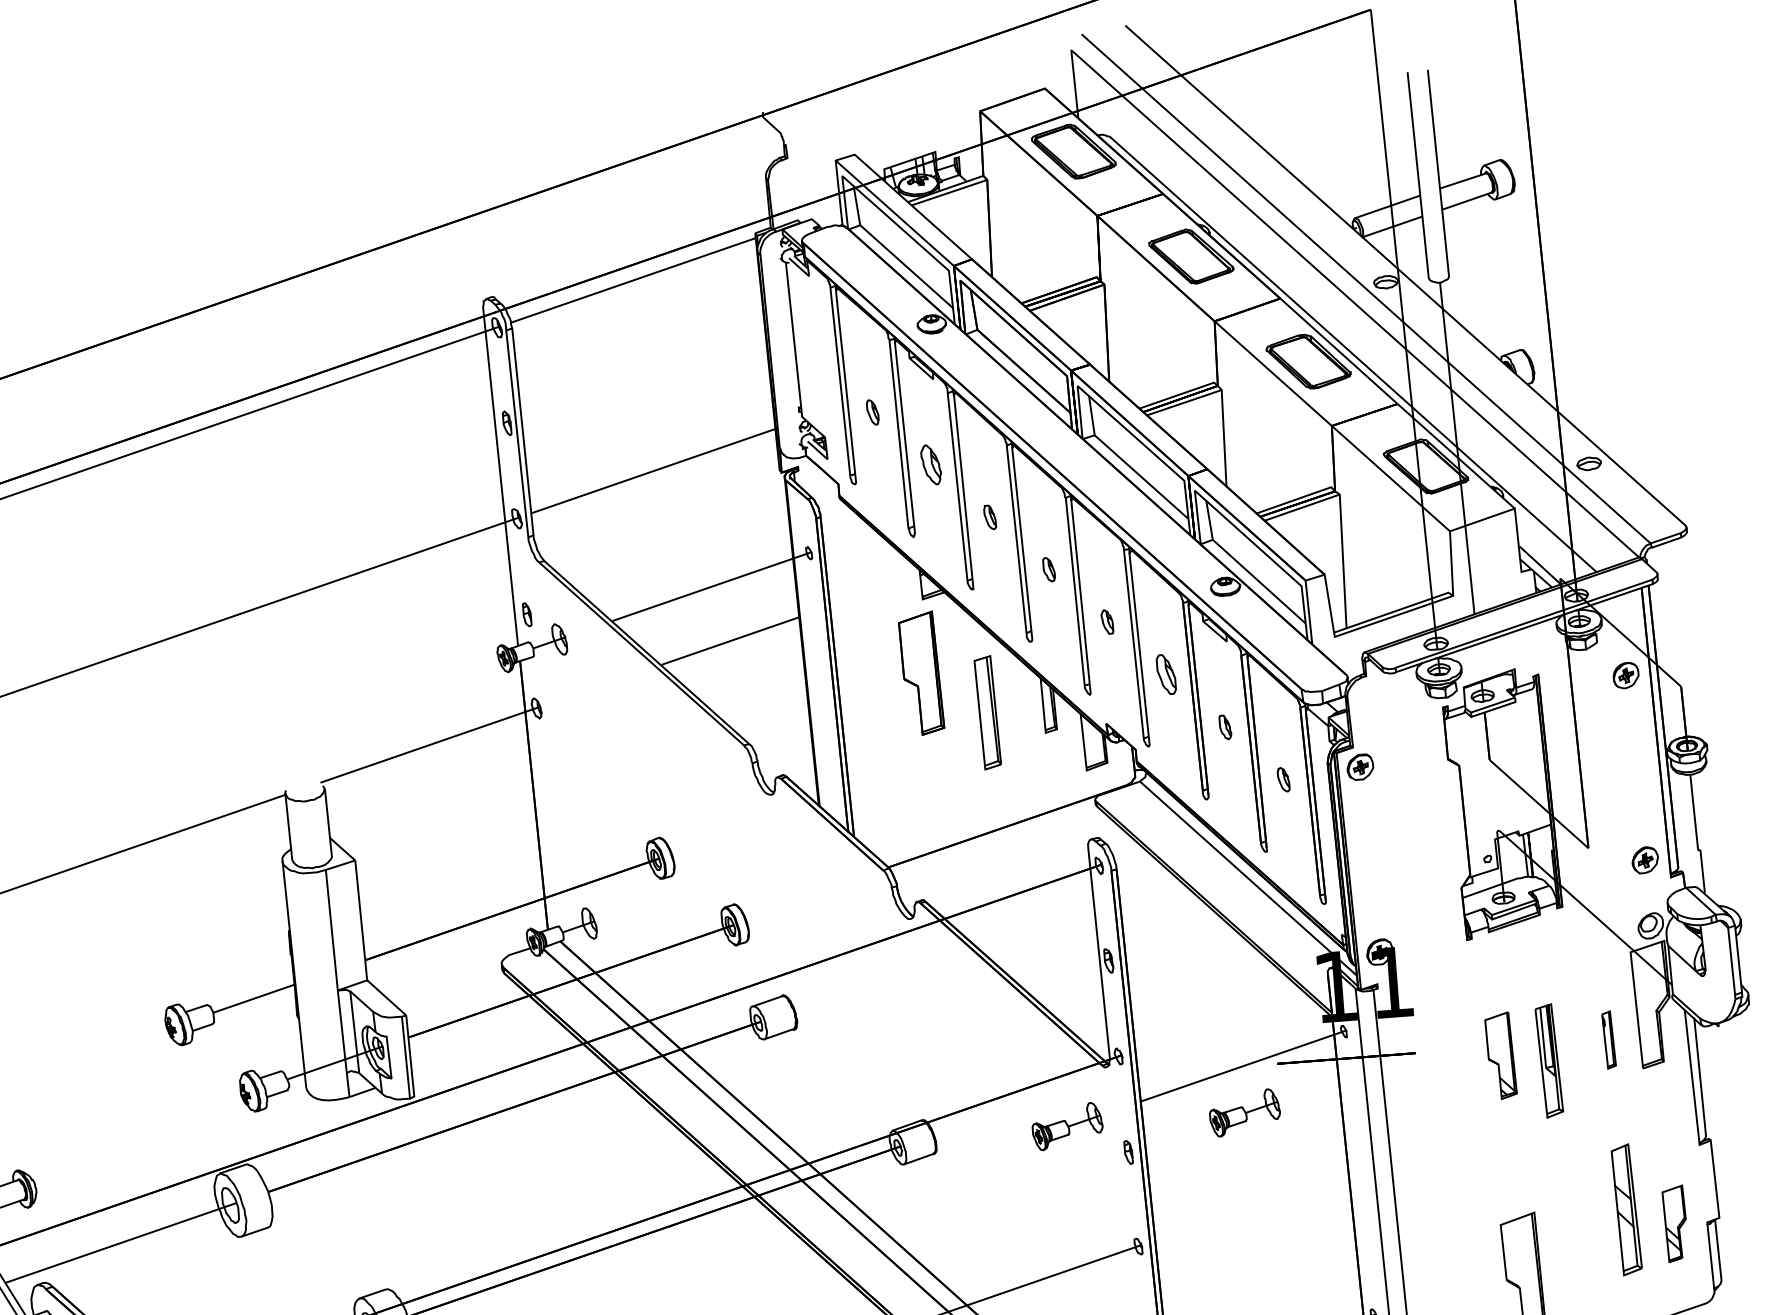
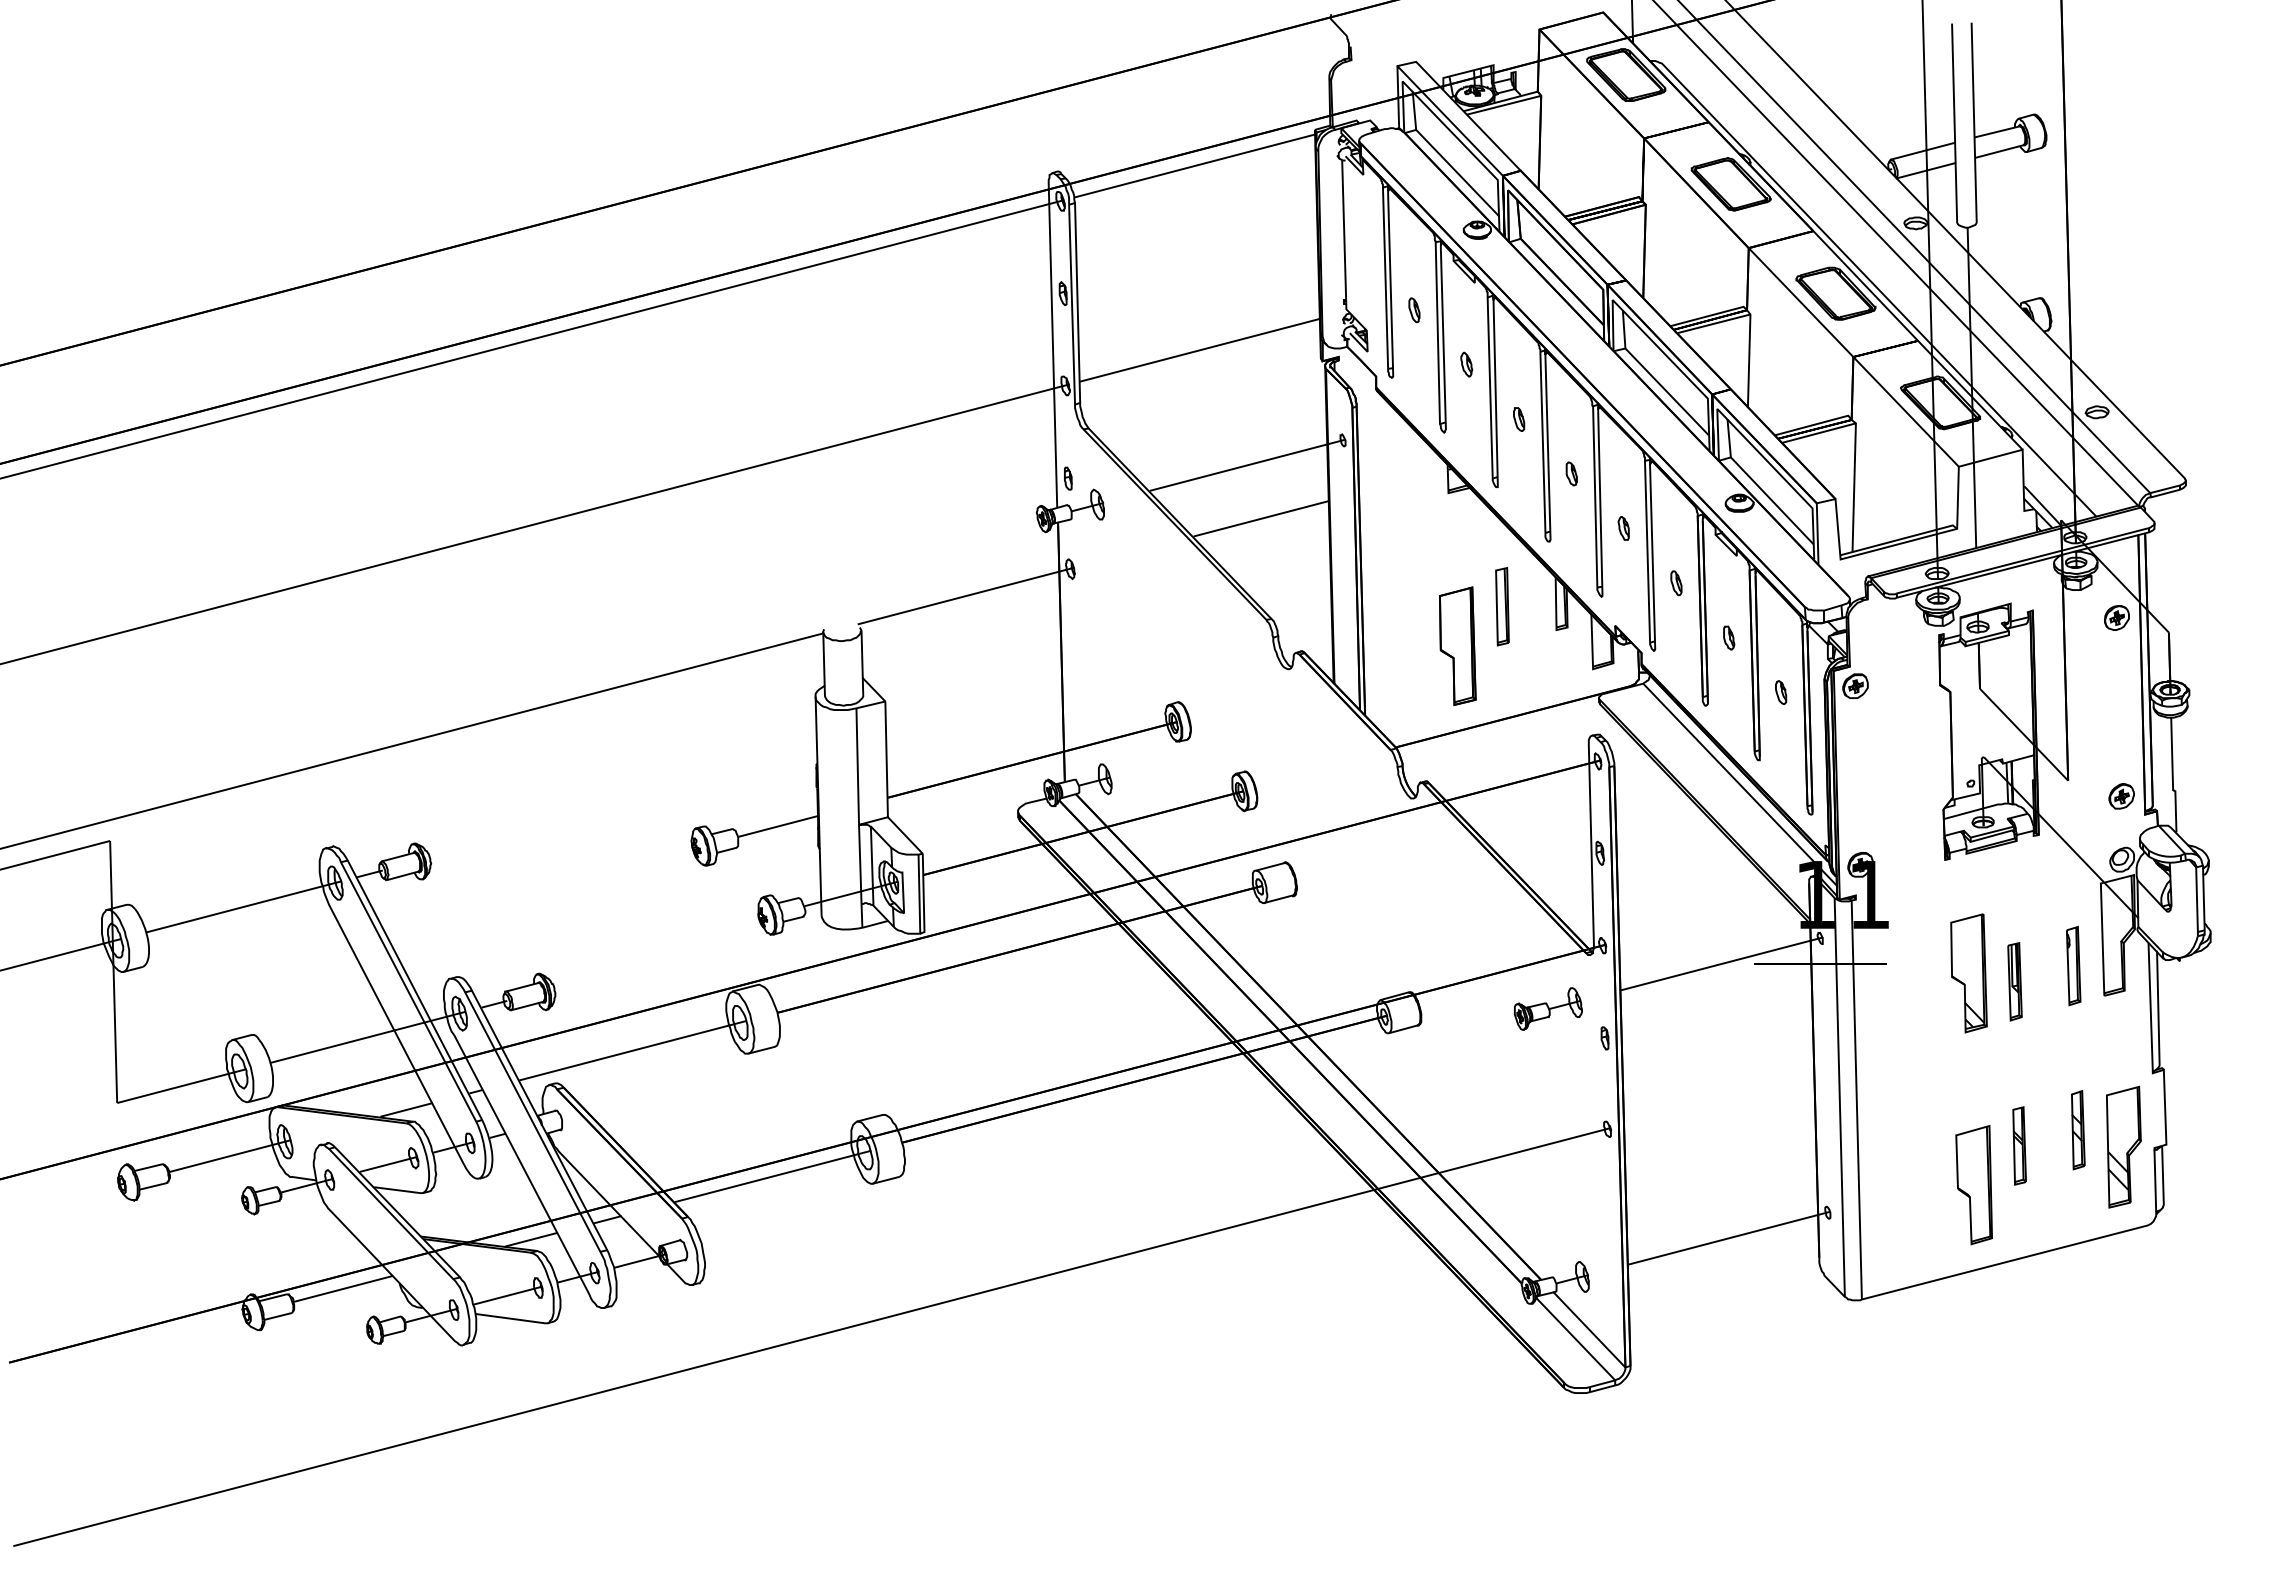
part: (931, 464) -> (1466, 364), size x0.62
part: (921, 672) -> (1457, 645), moved
part: (1166, 674) -> (1676, 583), size x0.62
part: (987, 712) -> (1502, 606), size x0.71
part: (1608, 1039) -> (2073, 965), size x1.43
part: (1500, 1056) -> (1968, 973), size x1.43
part: (1548, 1060) -> (2014, 981), size x0.71
part: (1244, 1112) -> (1719, 1008), removed
part: (1627, 1210) -> (2078, 1130), size x0.62
part: (1675, 1223) -> (2123, 1146), size x1.67
part: (1567, 1230) -> (2019, 1145), added

